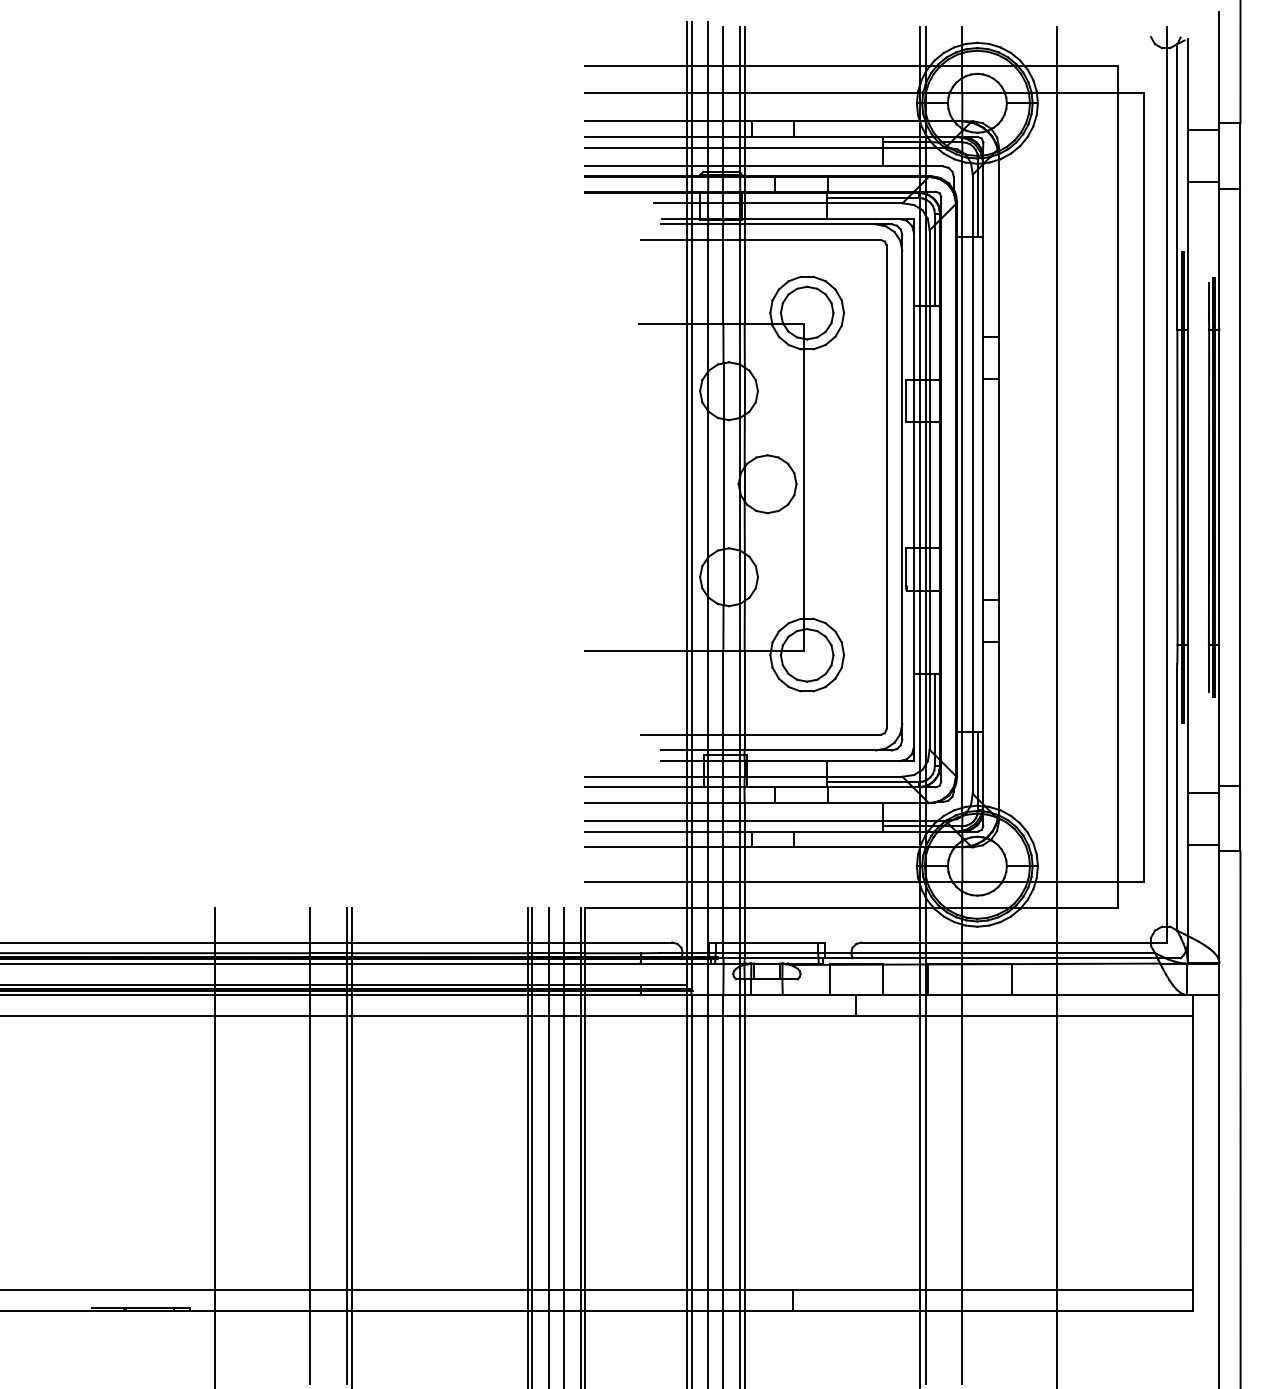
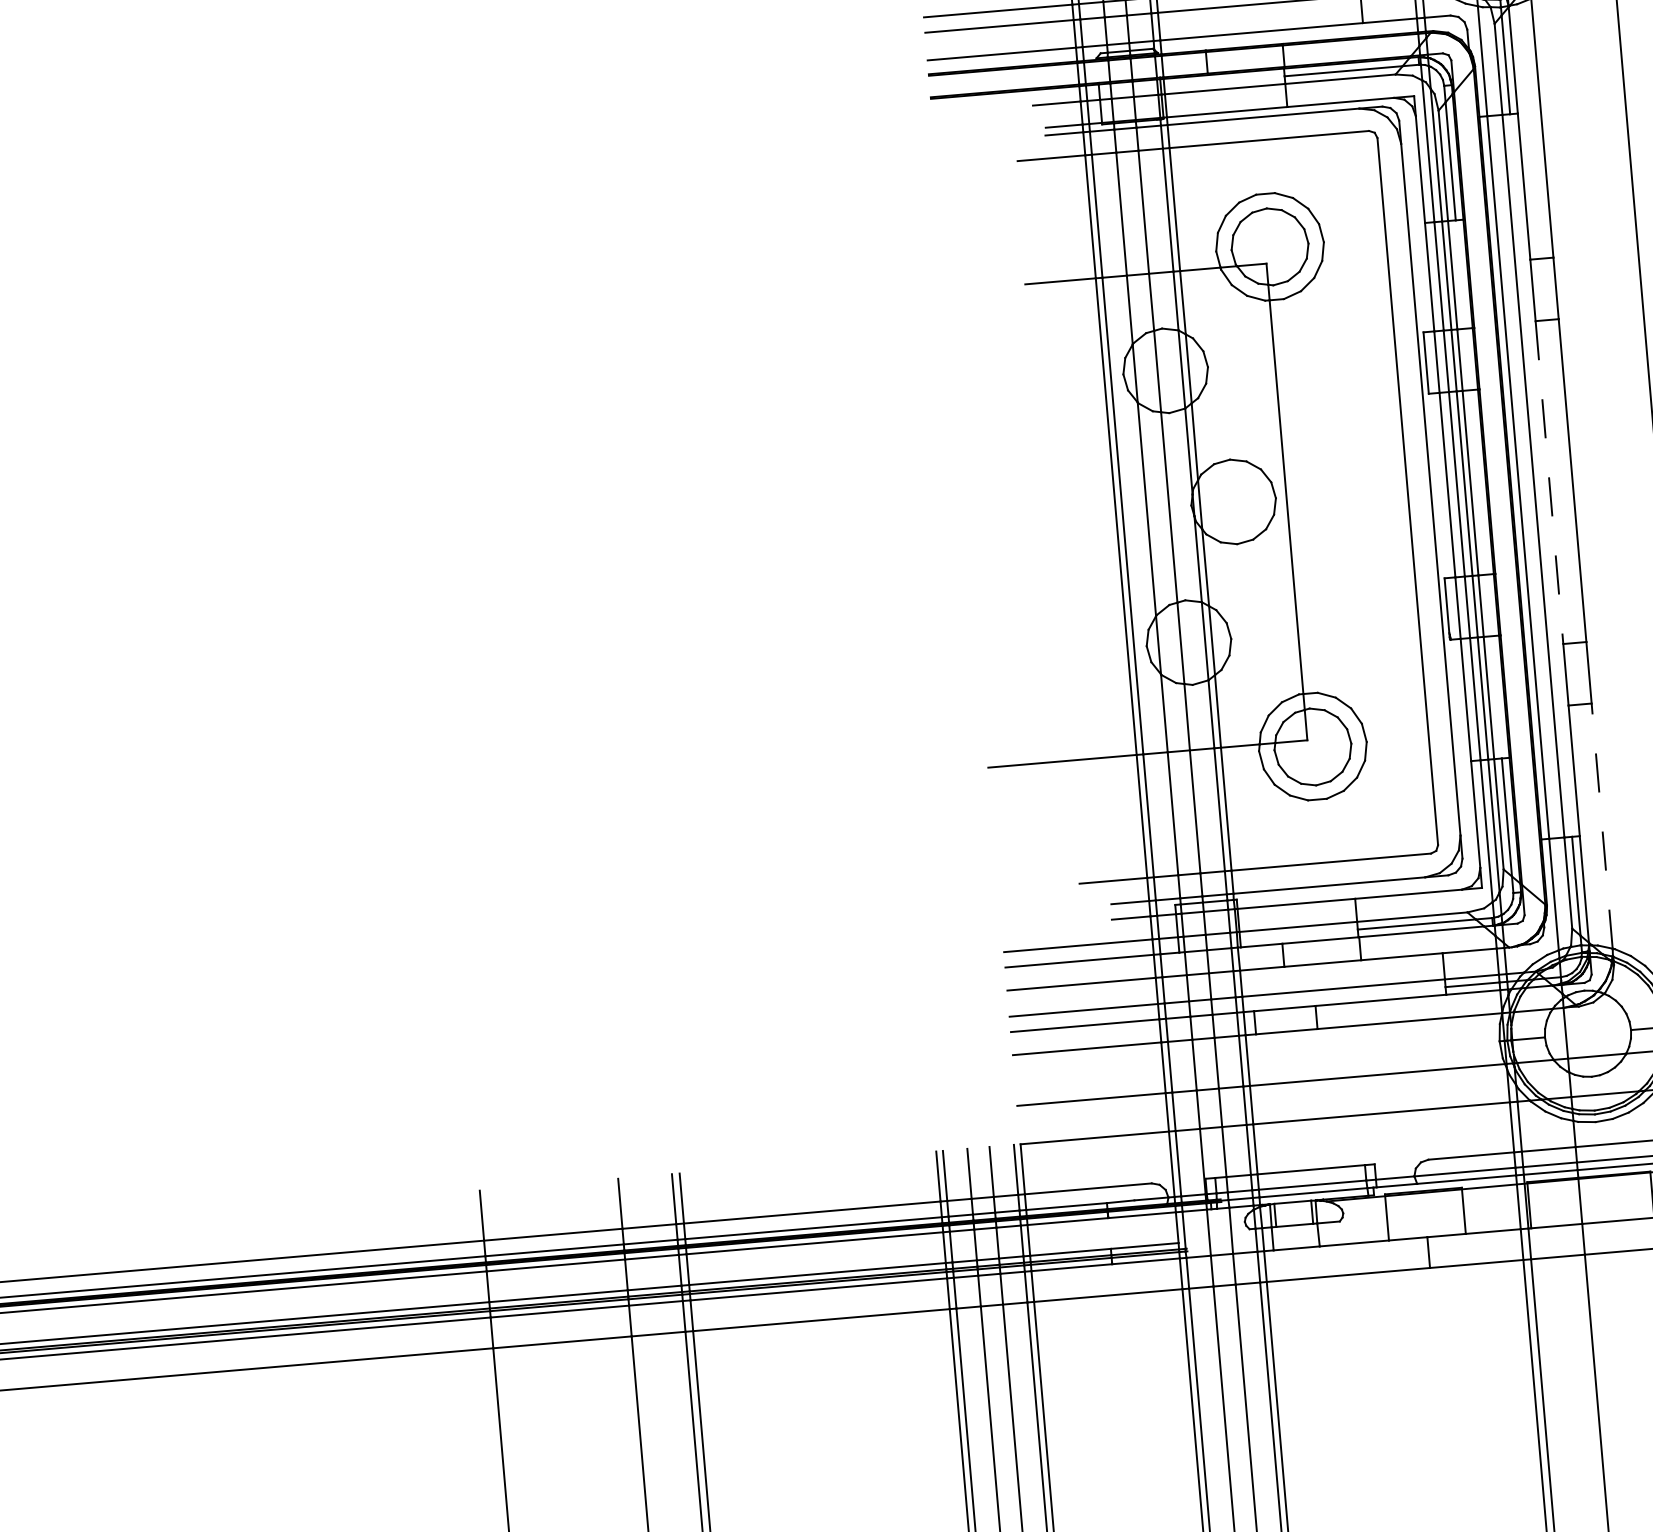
line: (983, 490) -> (1549, 483), solid -> dashed
line: (999, 726) -> (1602, 826), solid -> dashed

